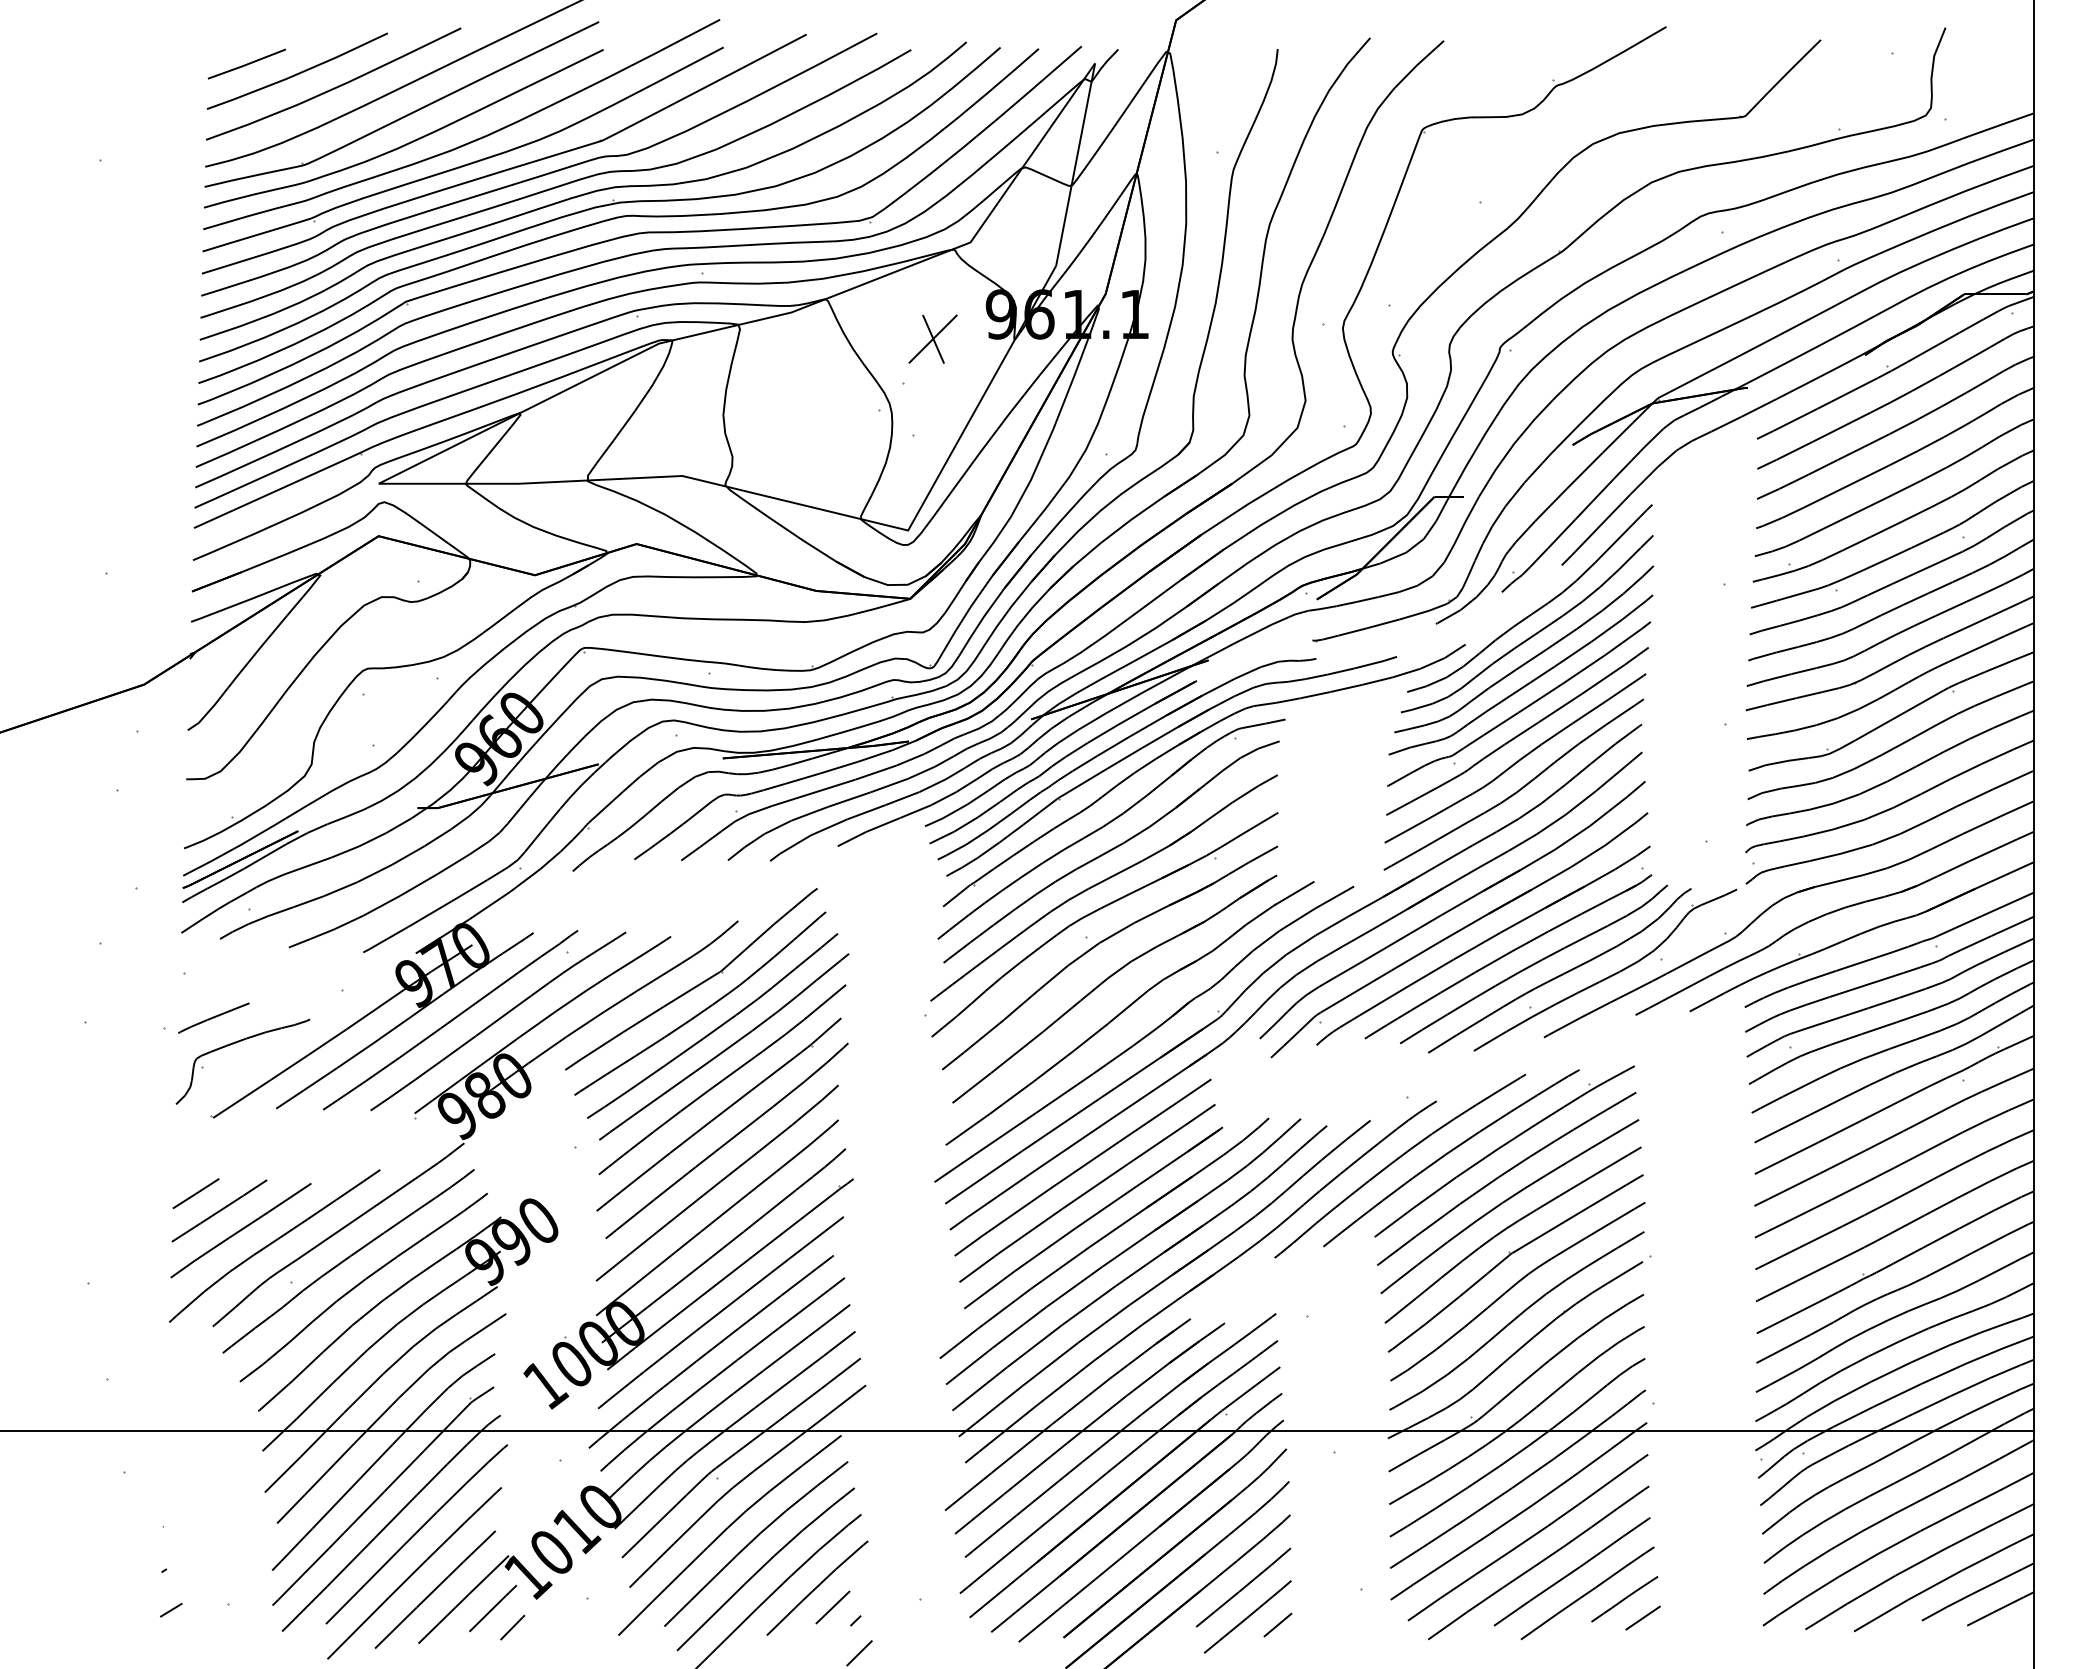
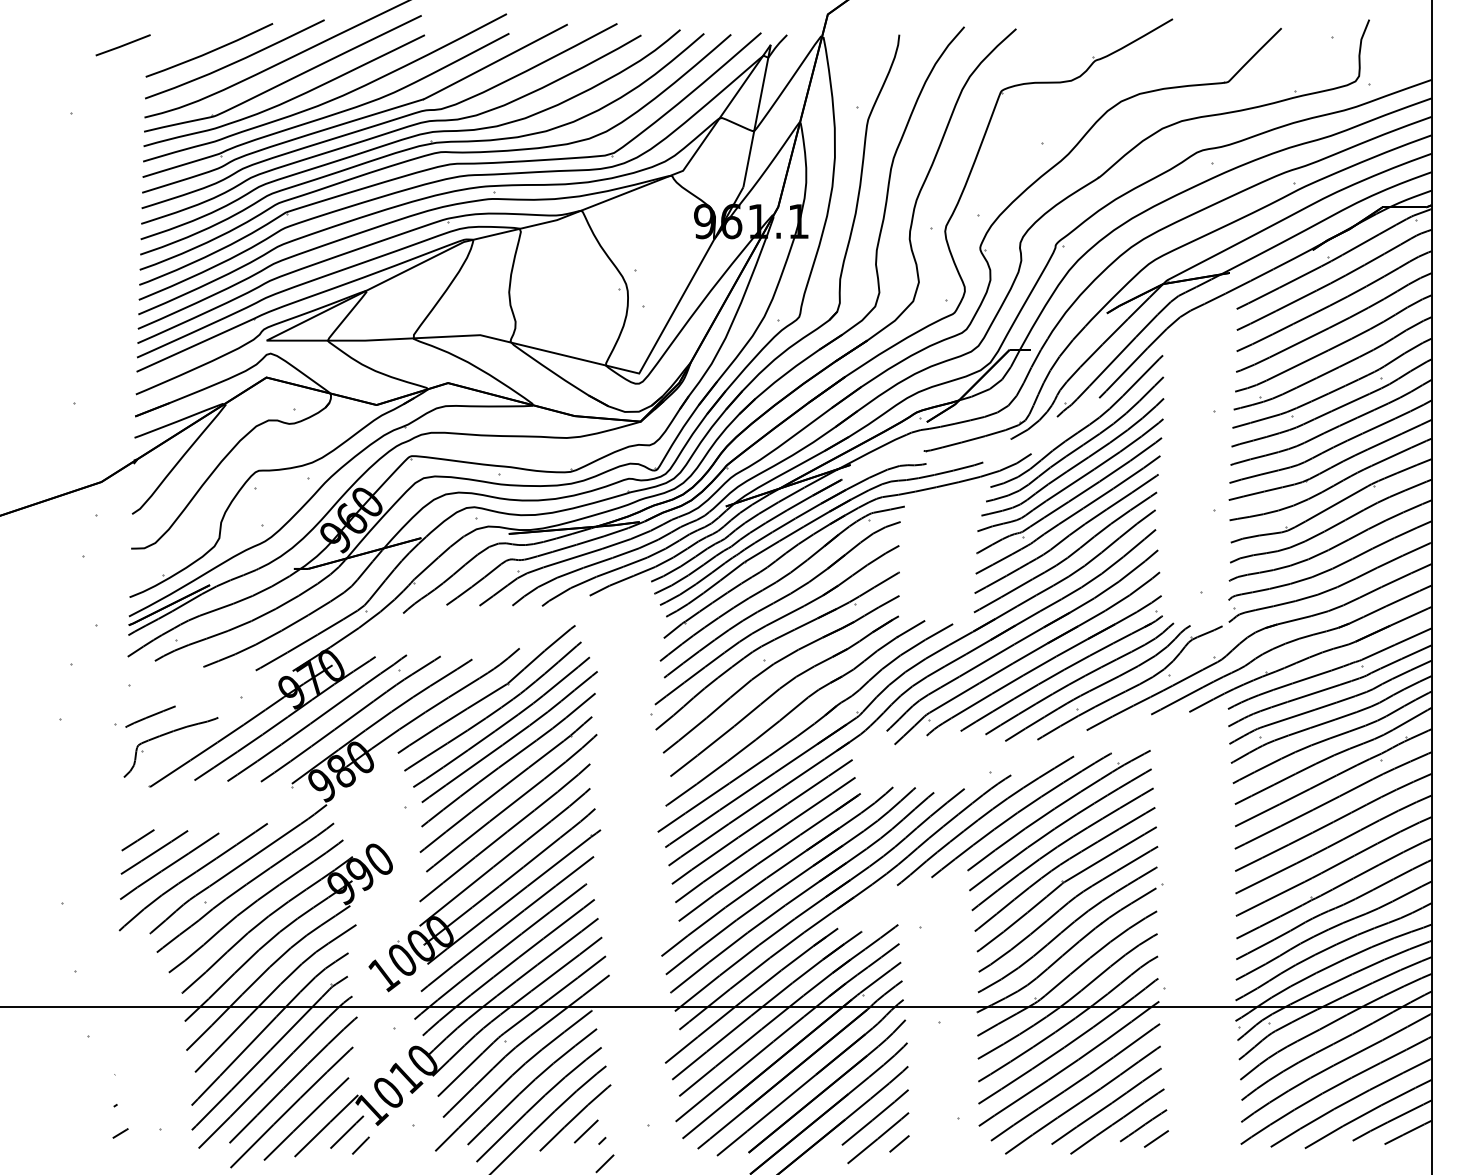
line: (246, 63) -> (122, 44), moved
part: (932, 338) -> (656, 238), removed

